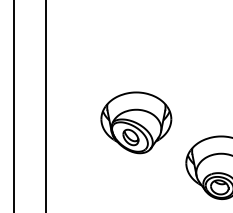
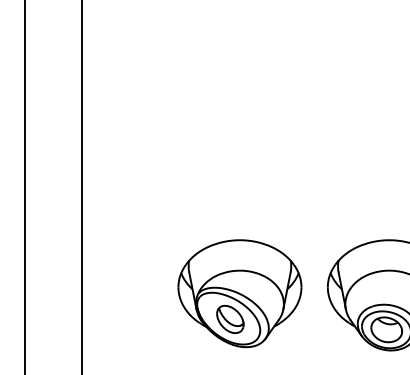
part: (136, 122) -> (240, 293), moved

